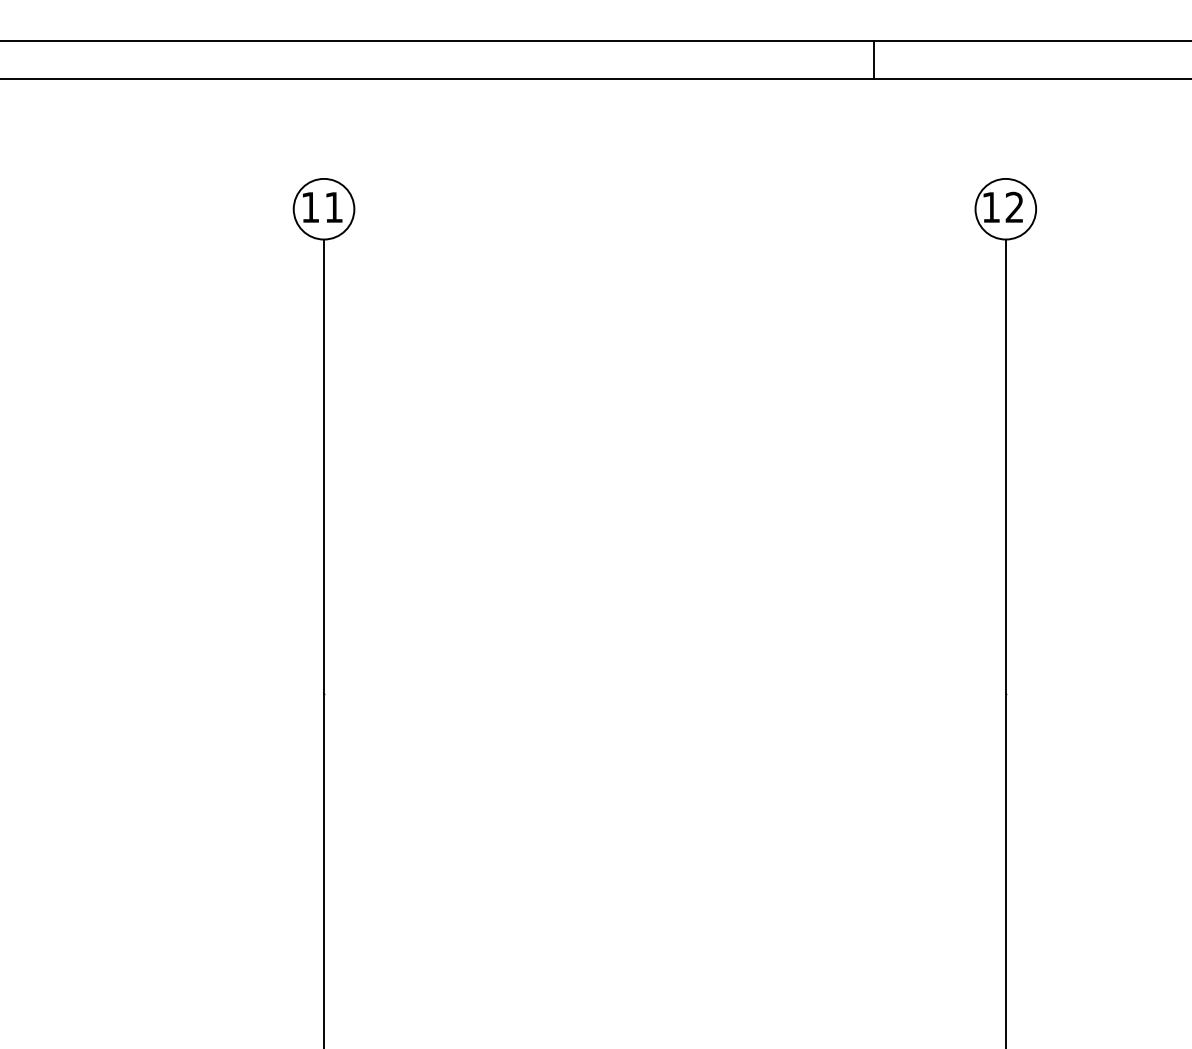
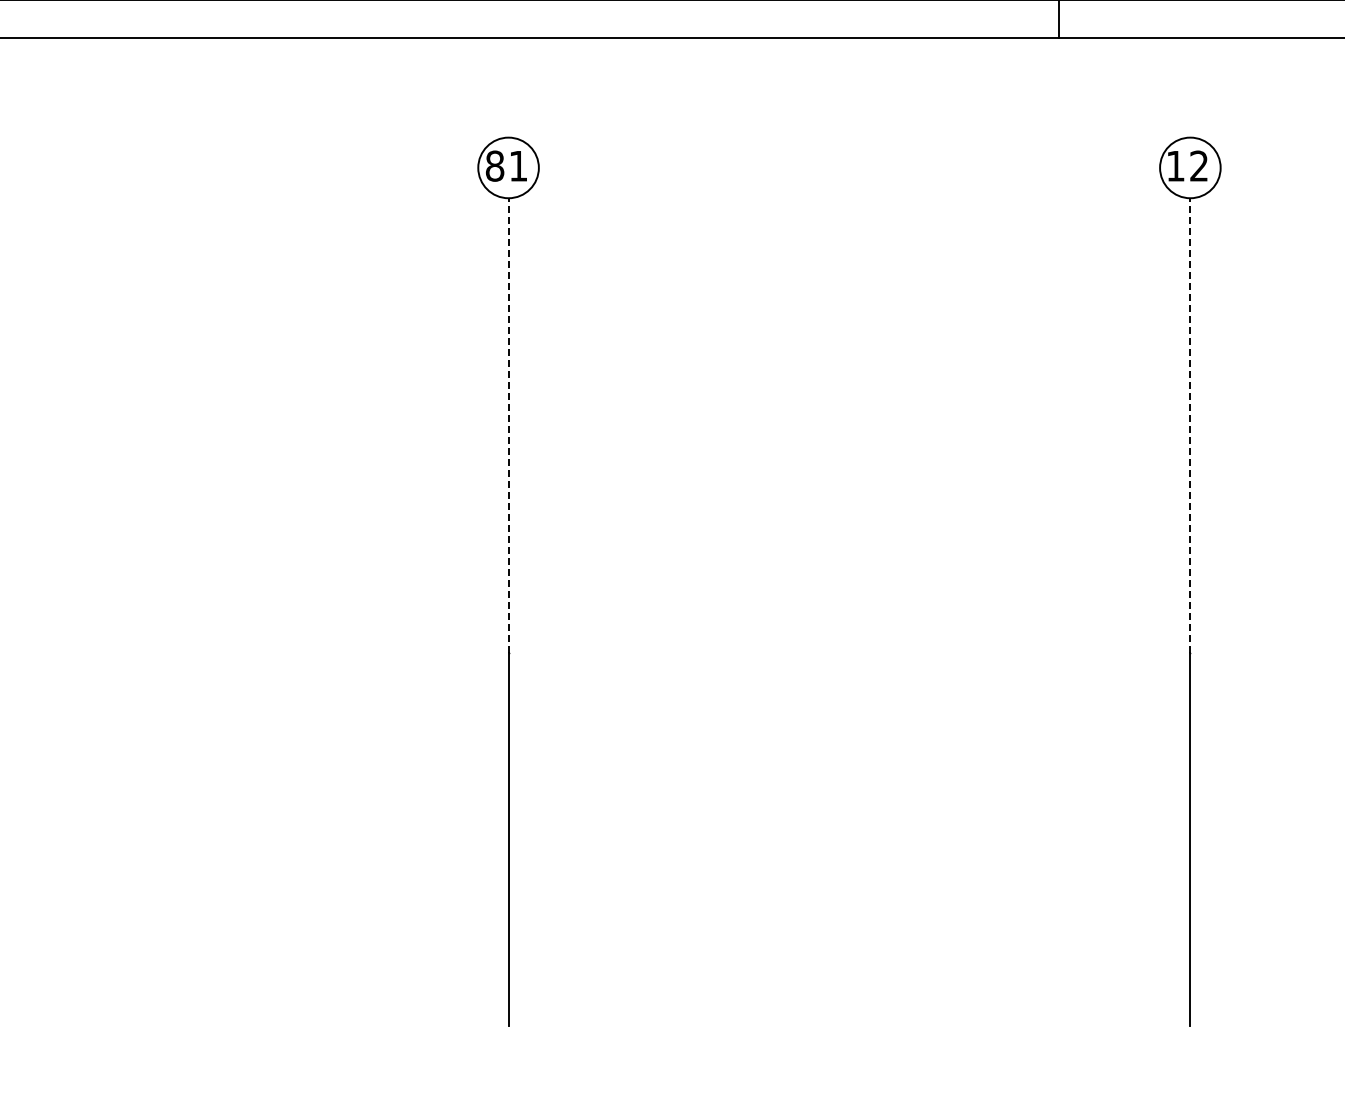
text: (309, 206) -> (494, 165), 11 -> 81
line: (323, 466) -> (508, 425), solid -> dashed
line: (1005, 466) -> (1190, 425), solid -> dashed

